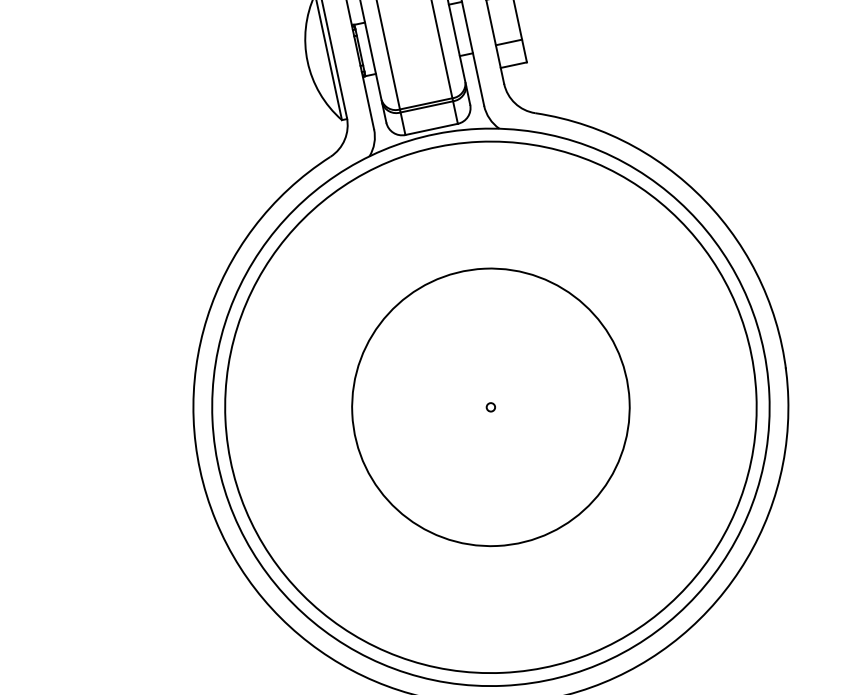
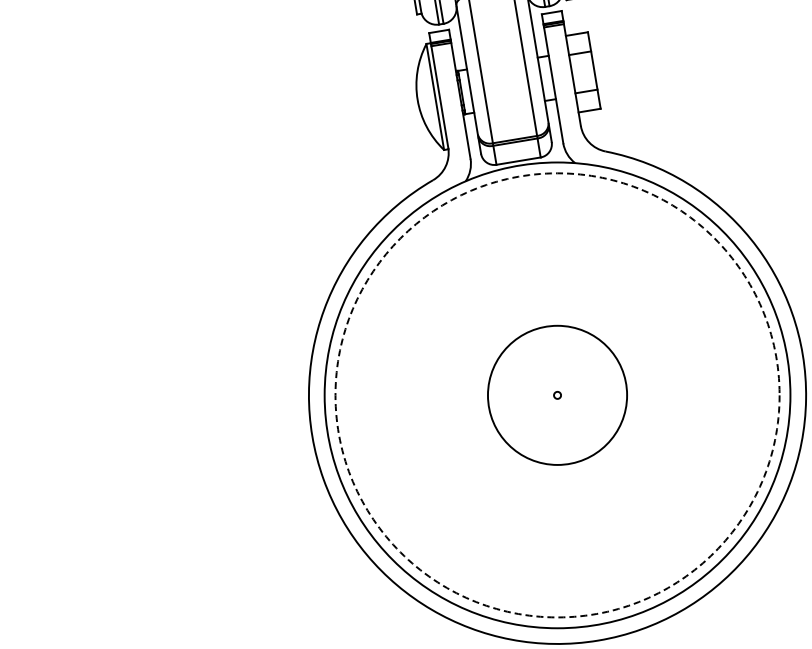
circle: (490, 407) -> (557, 395), size x0.6
circle: (490, 407) -> (557, 395), solid -> dashed

